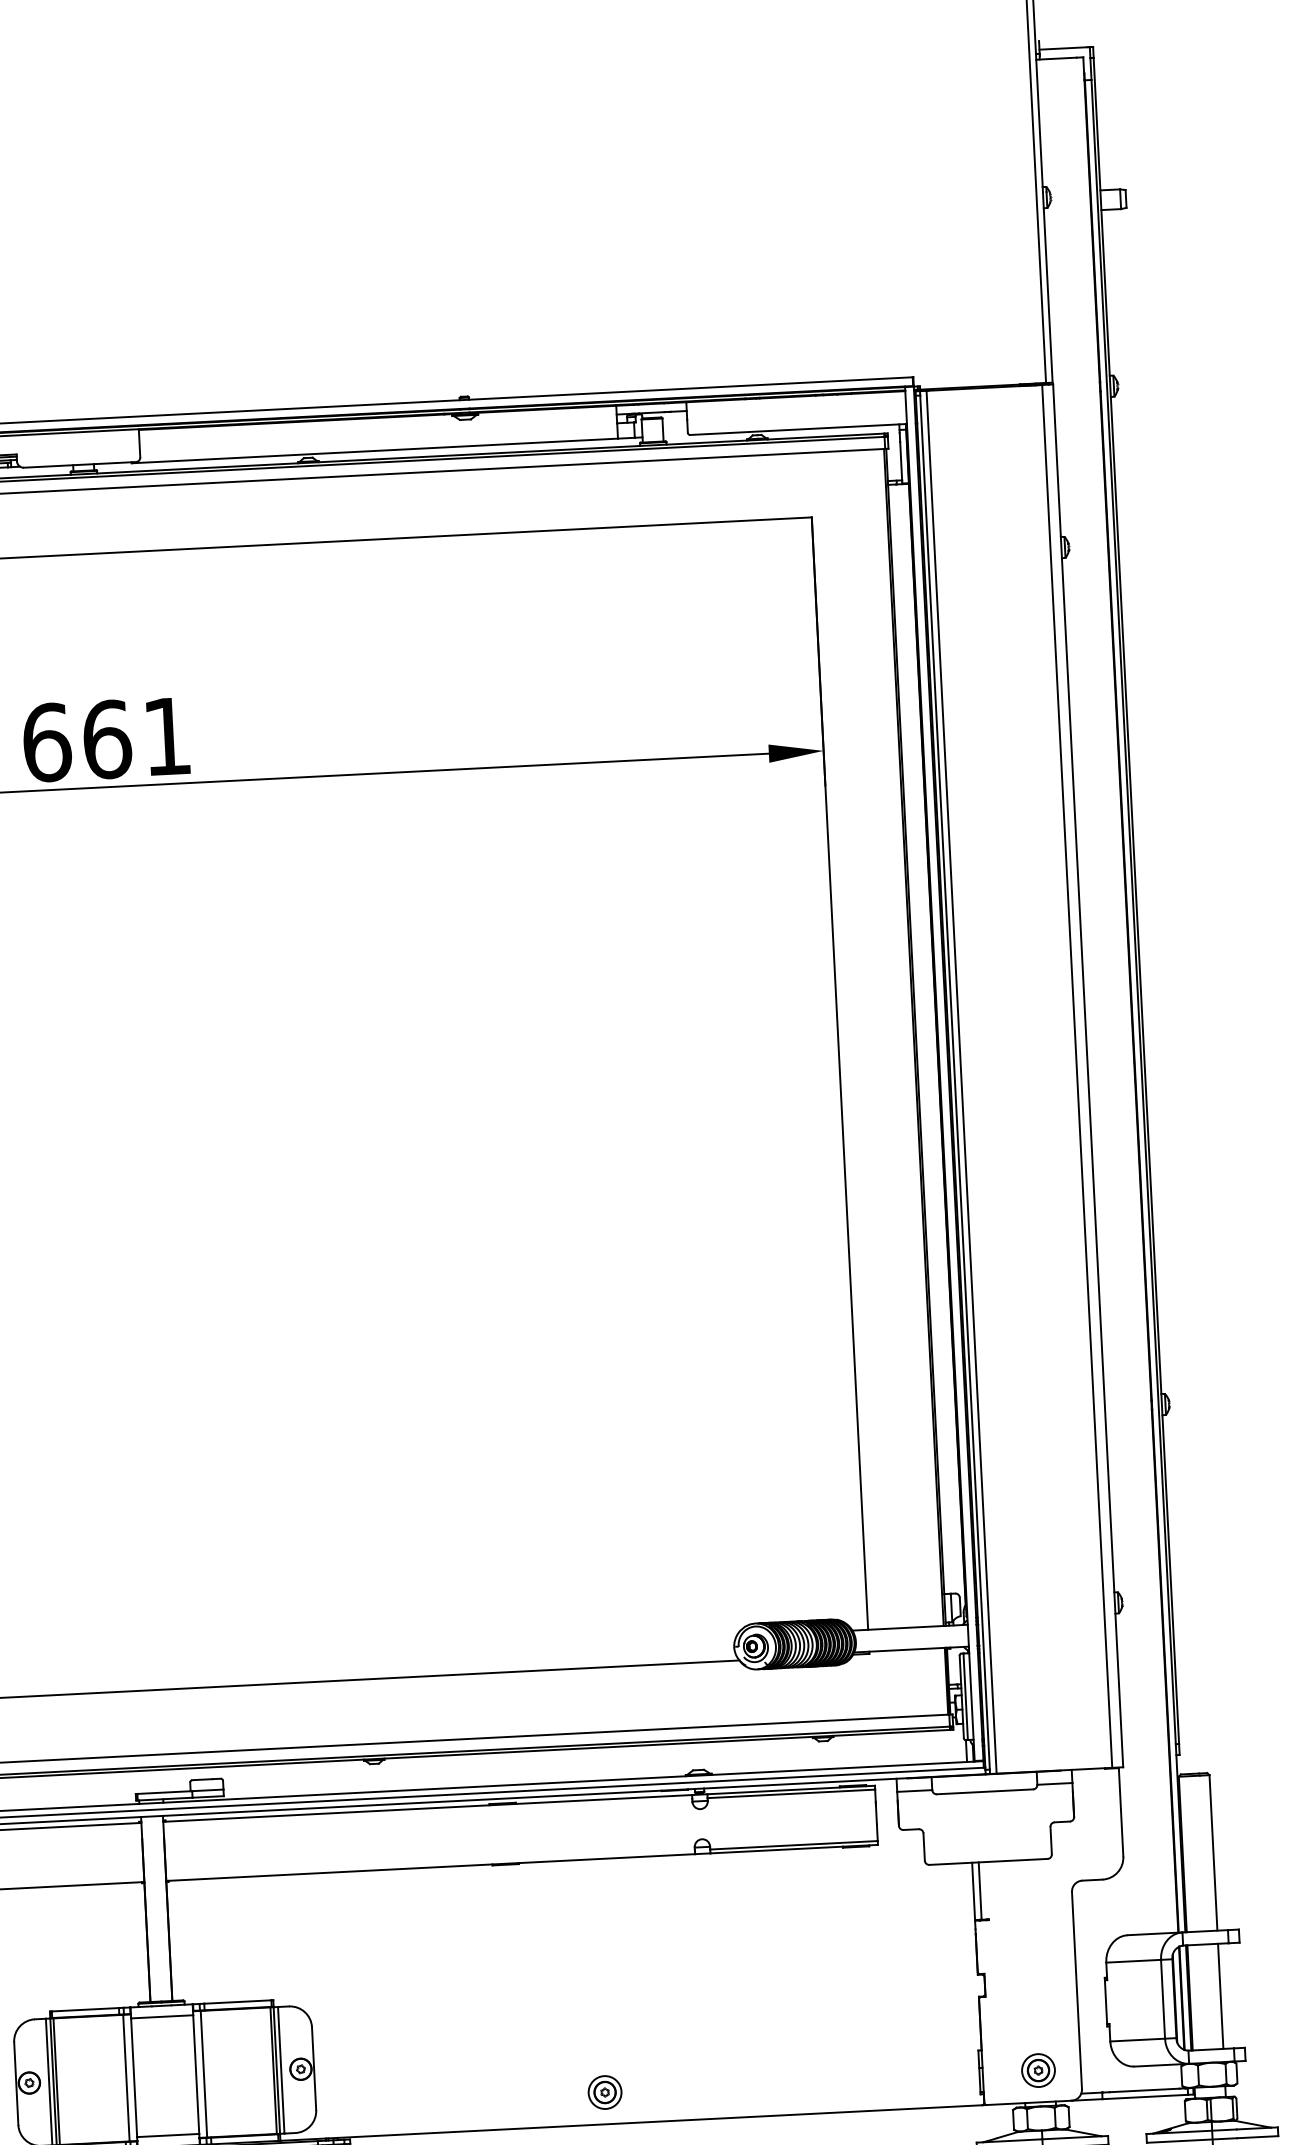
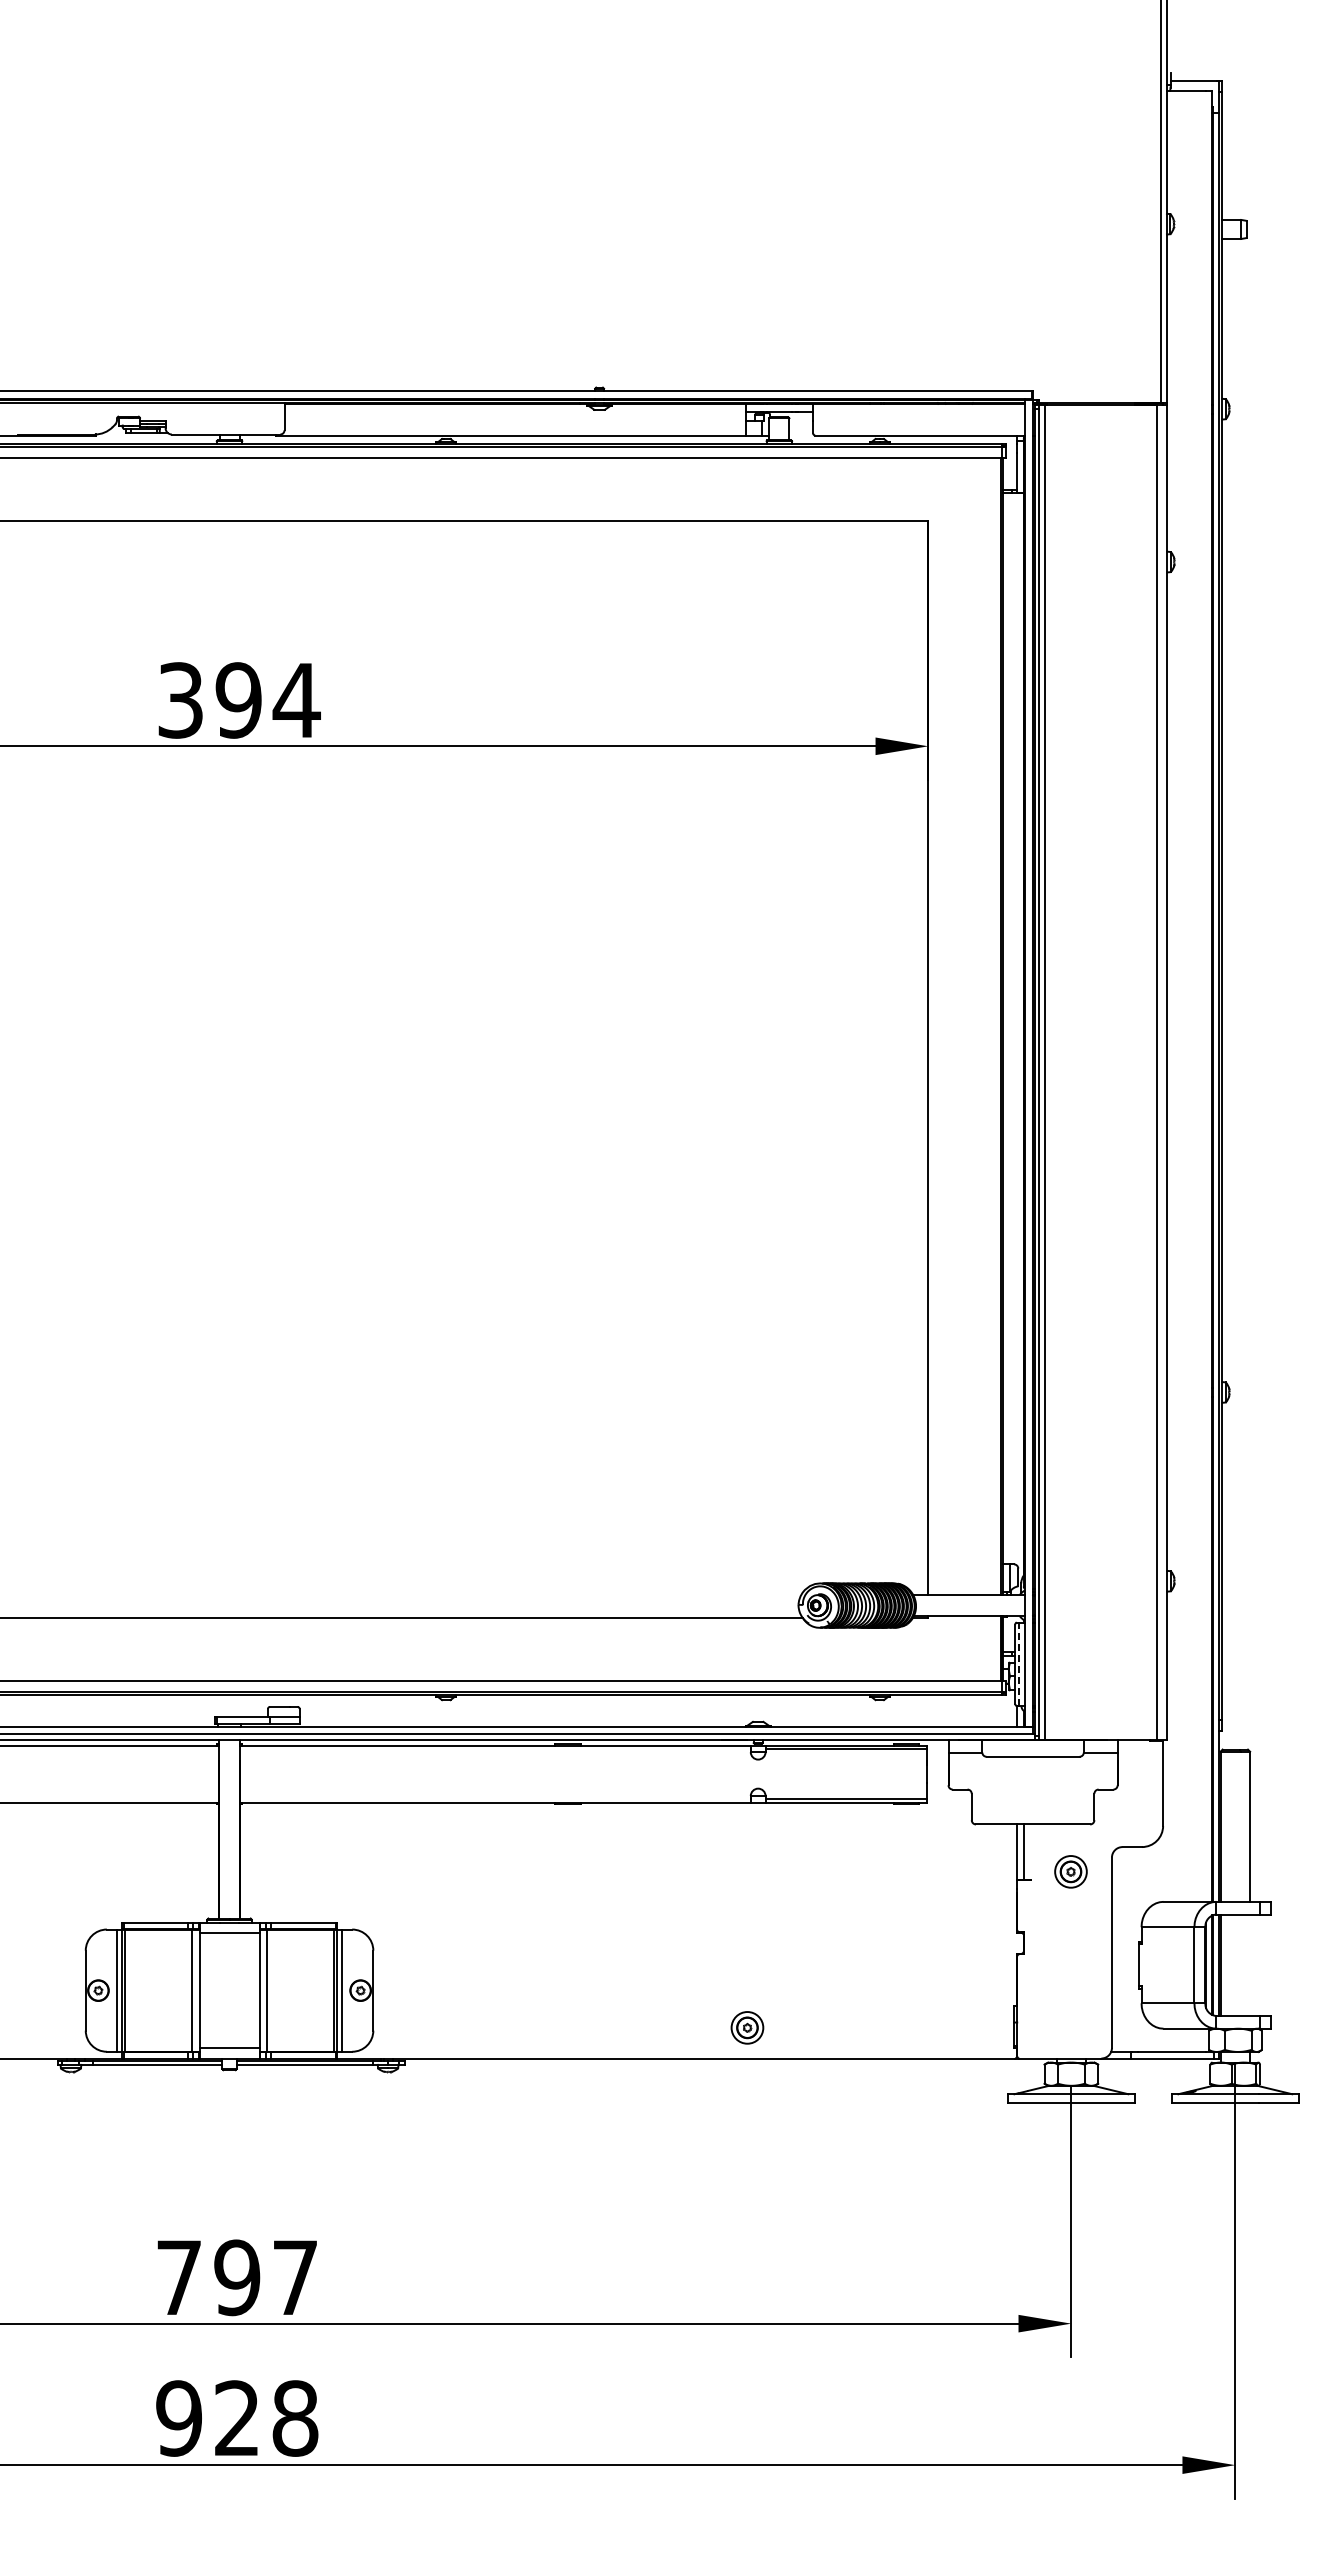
text: (107, 739) -> (239, 700), 661 -> 394
line: (966, 1696) -> (1019, 1664), solid -> dashed
line: (1221, 1996) -> (1250, 1965), removed
part: (1037, 2070) -> (1070, 1871), moved
part: (605, 2092) -> (747, 2027), moved

